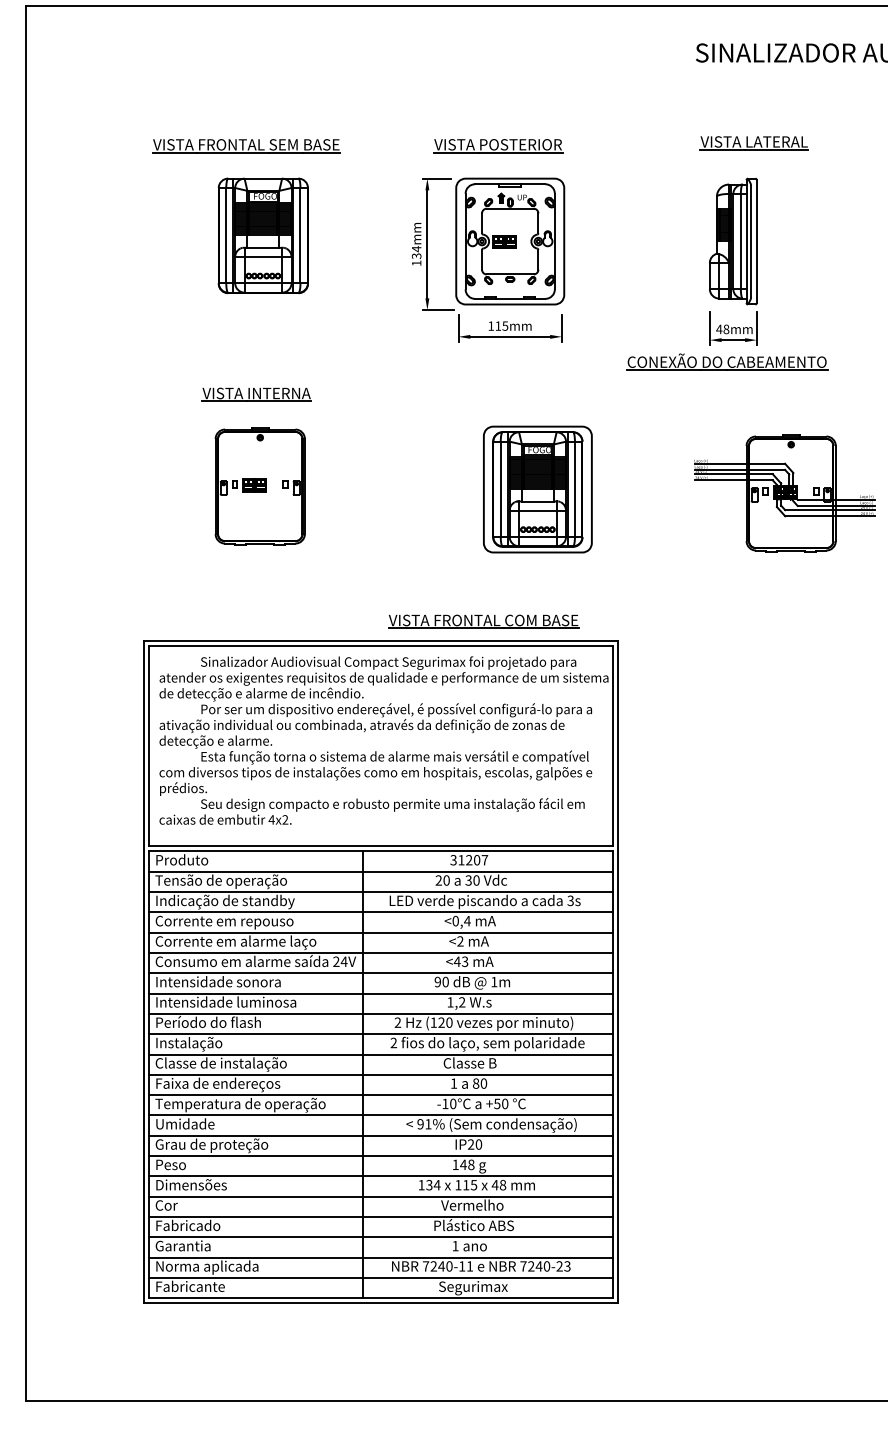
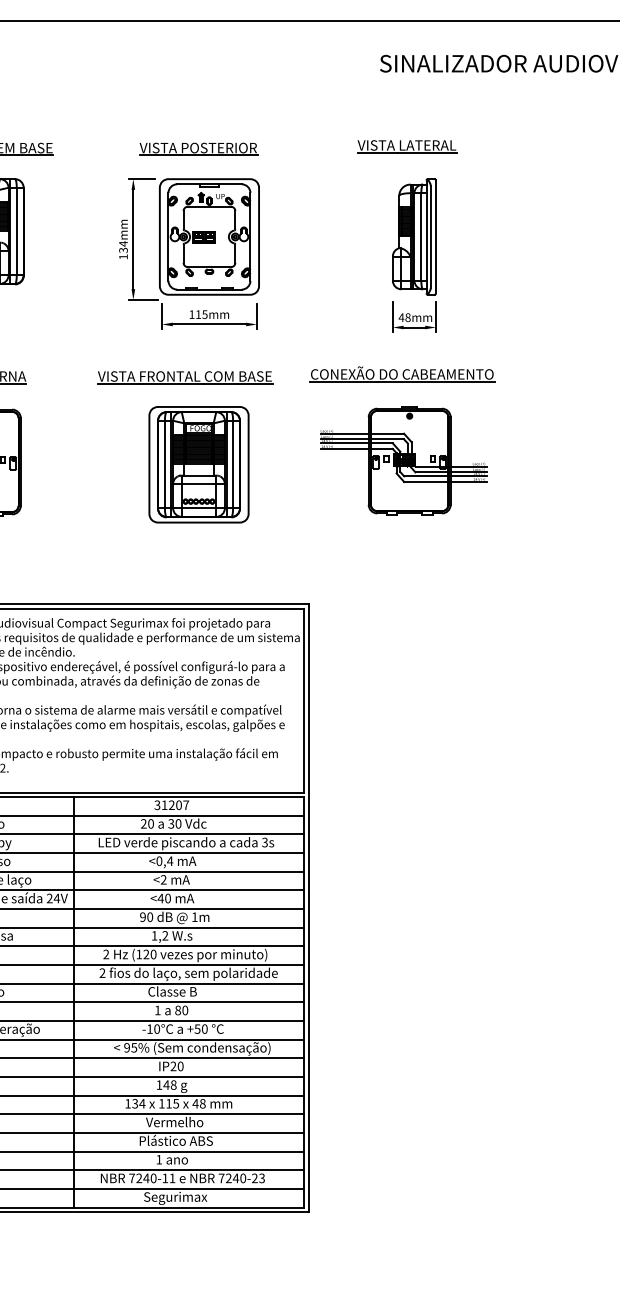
part: (753, 143) -> (406, 146), moved
part: (727, 361) -> (402, 373), moved
part: (537, 489) -> (198, 464), moved
part: (784, 493) -> (403, 461), moved
part: (483, 621) -> (184, 377), moved
text: (464, 961) -> (167, 898), <43 -> <40
text: (428, 1124) -> (134, 1048), 91% -> 95%

